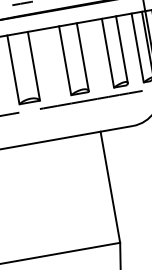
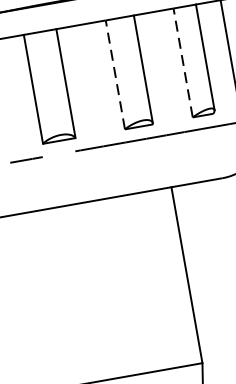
line: (107, 53) -> (182, 63), solid -> dashed
line: (65, 60) -> (115, 74), solid -> dashed

